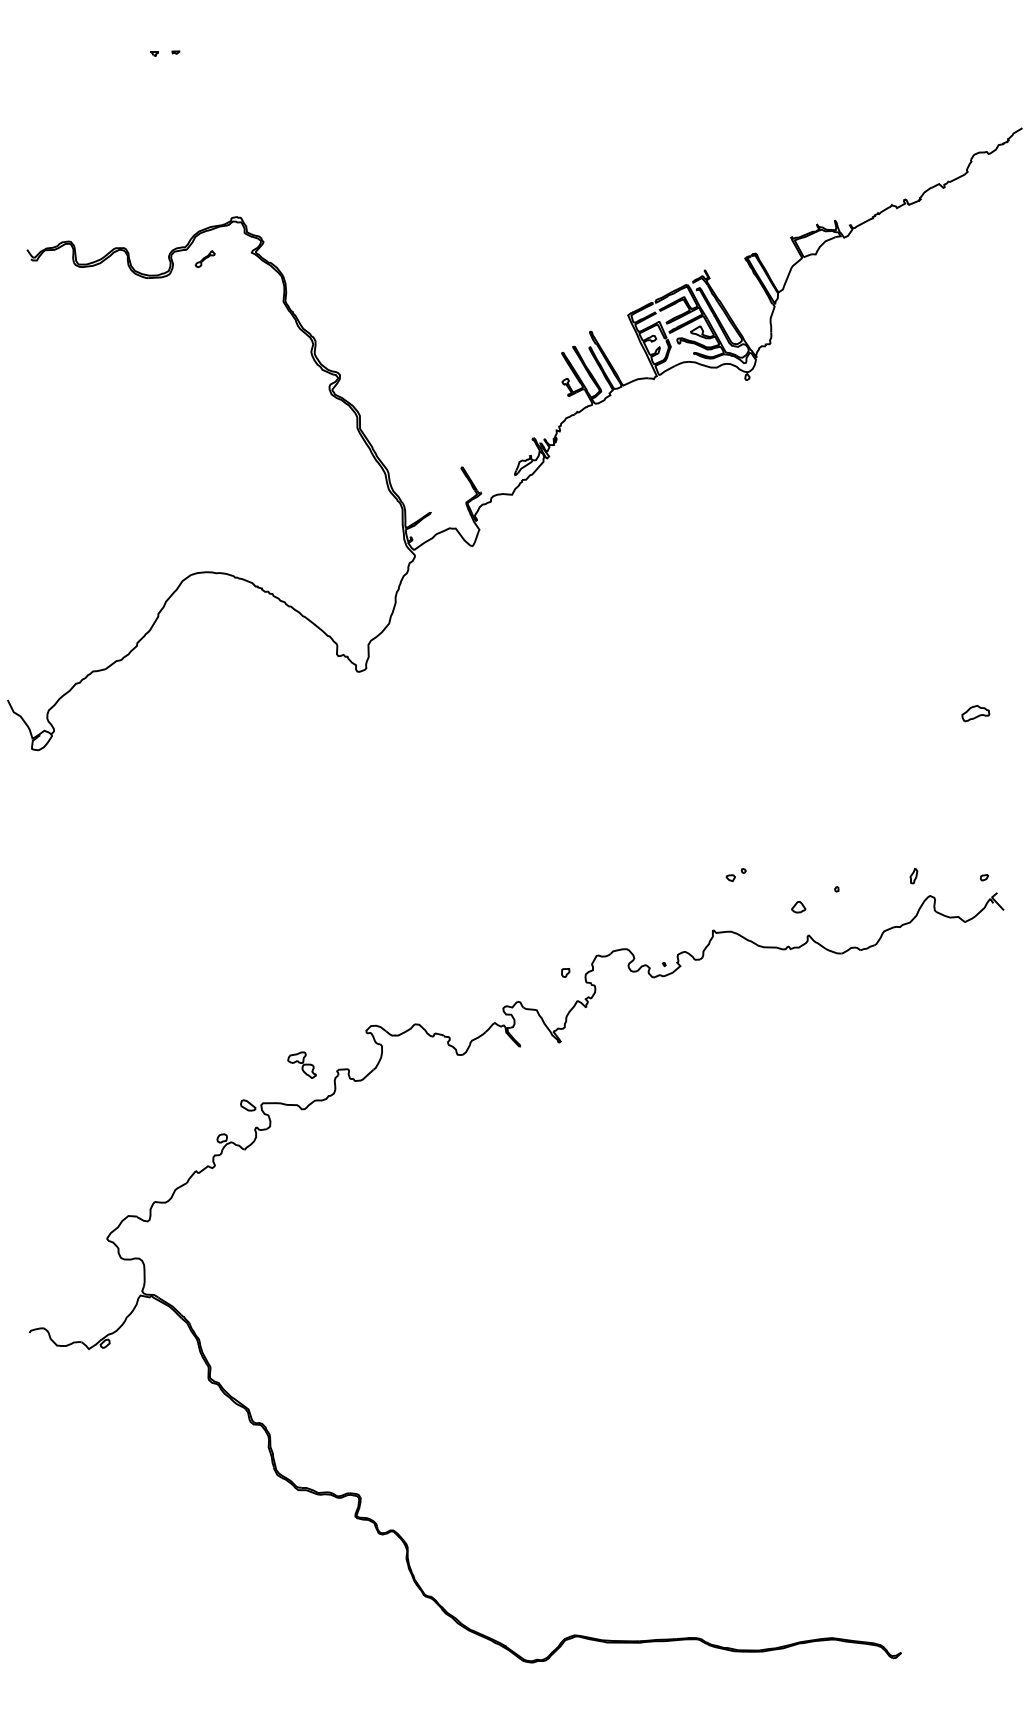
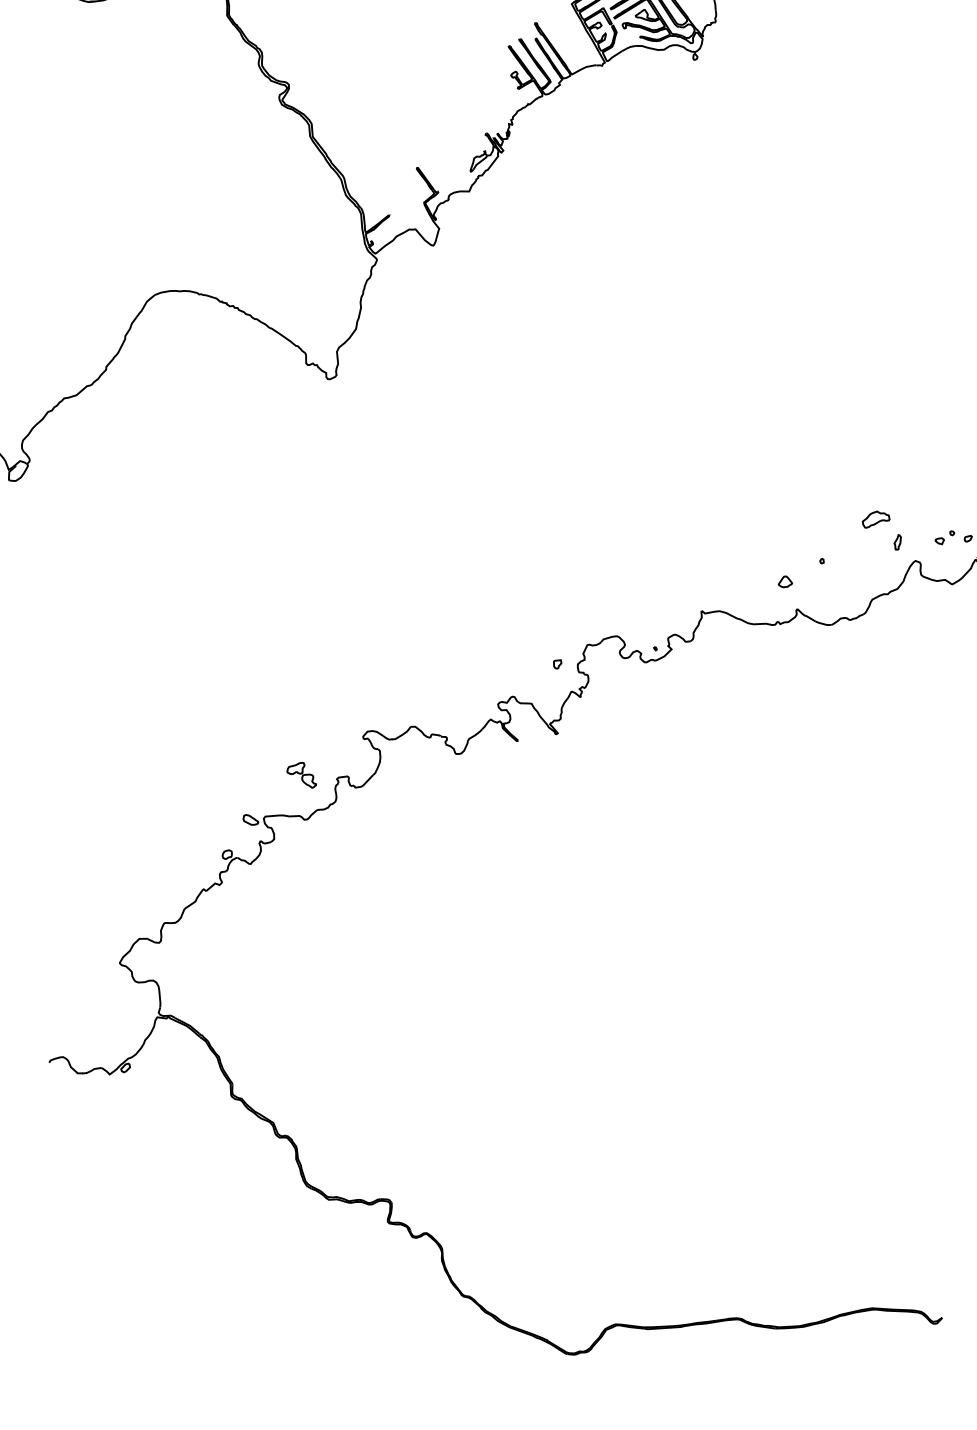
part: (975, 713) -> (875, 519), moved
part: (735, 875) -> (944, 538), moved

